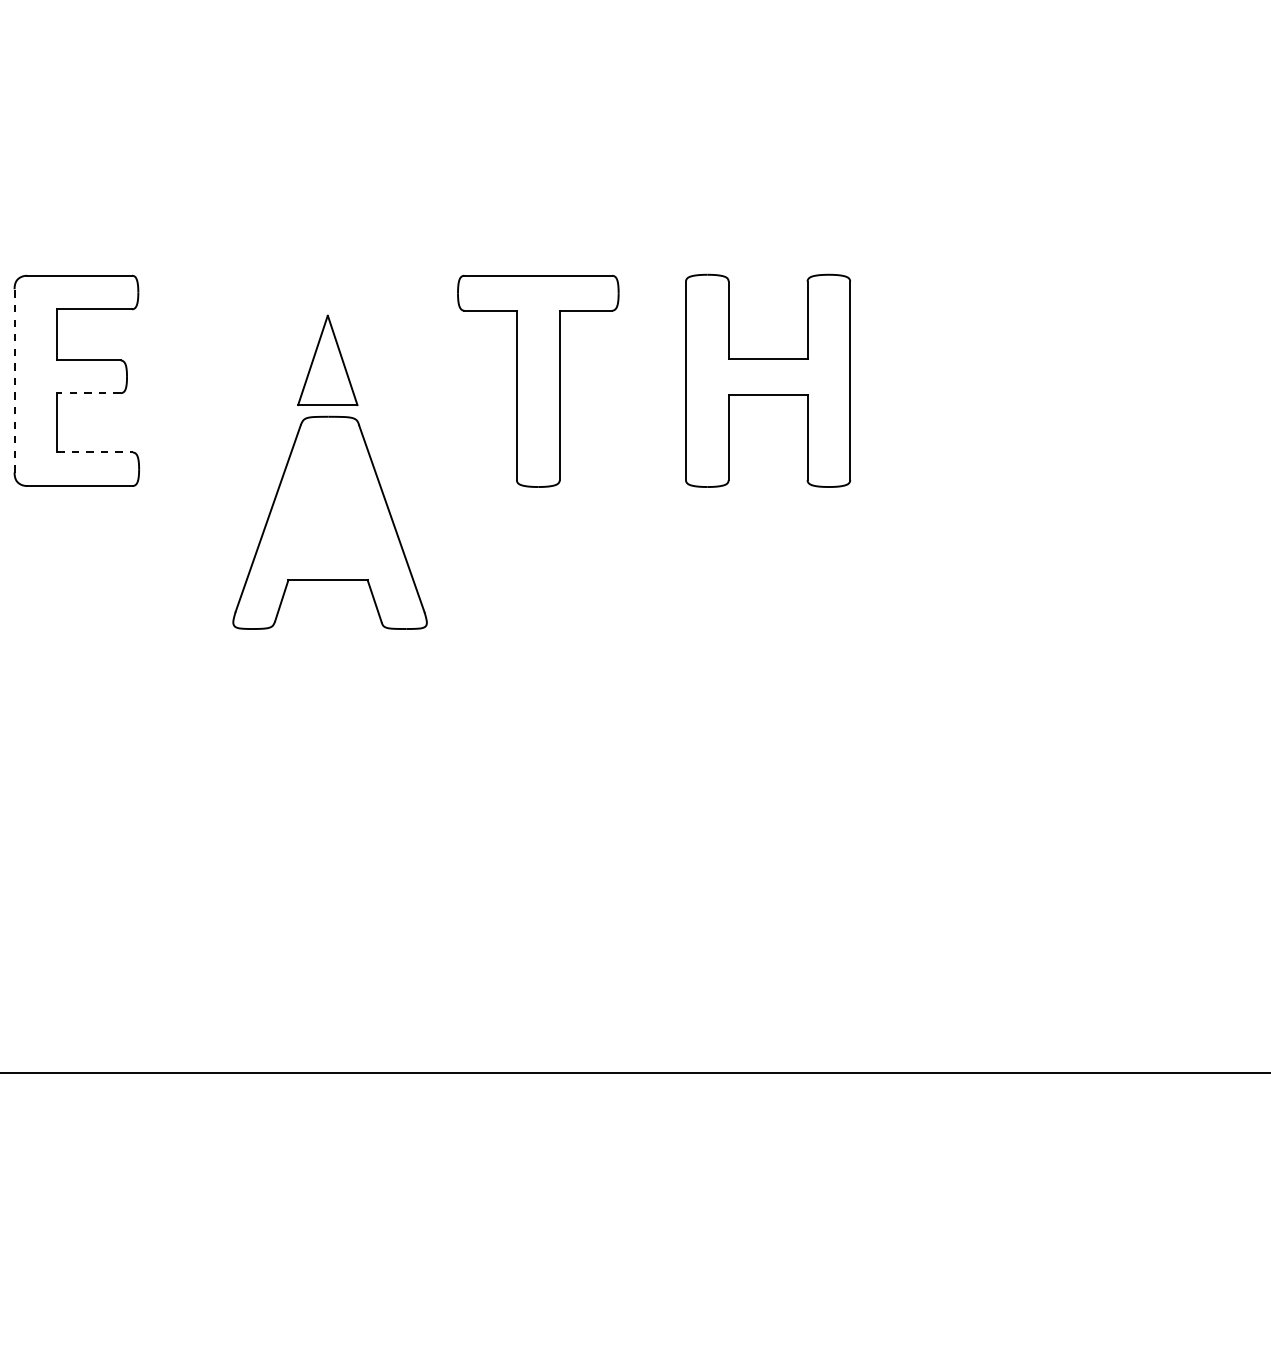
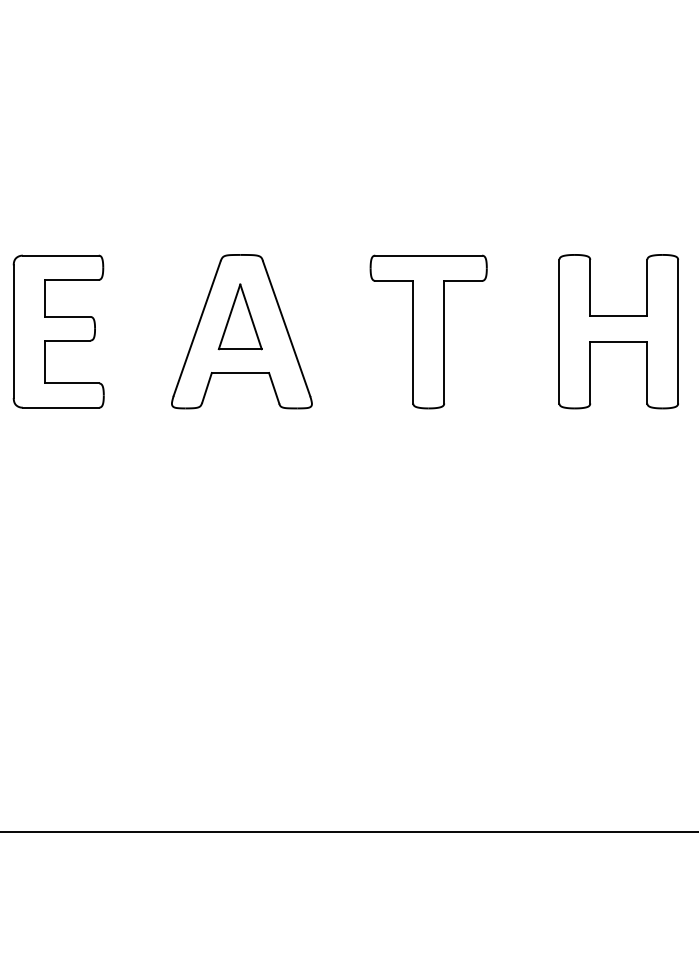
line: (14, 380) -> (13, 331), dashed -> solid
part: (768, 380) -> (619, 331), moved
part: (538, 381) -> (428, 332), moved
line: (88, 393) -> (67, 340), dashed -> solid
line: (95, 452) -> (72, 383), dashed -> solid
part: (329, 522) -> (241, 331), moved

